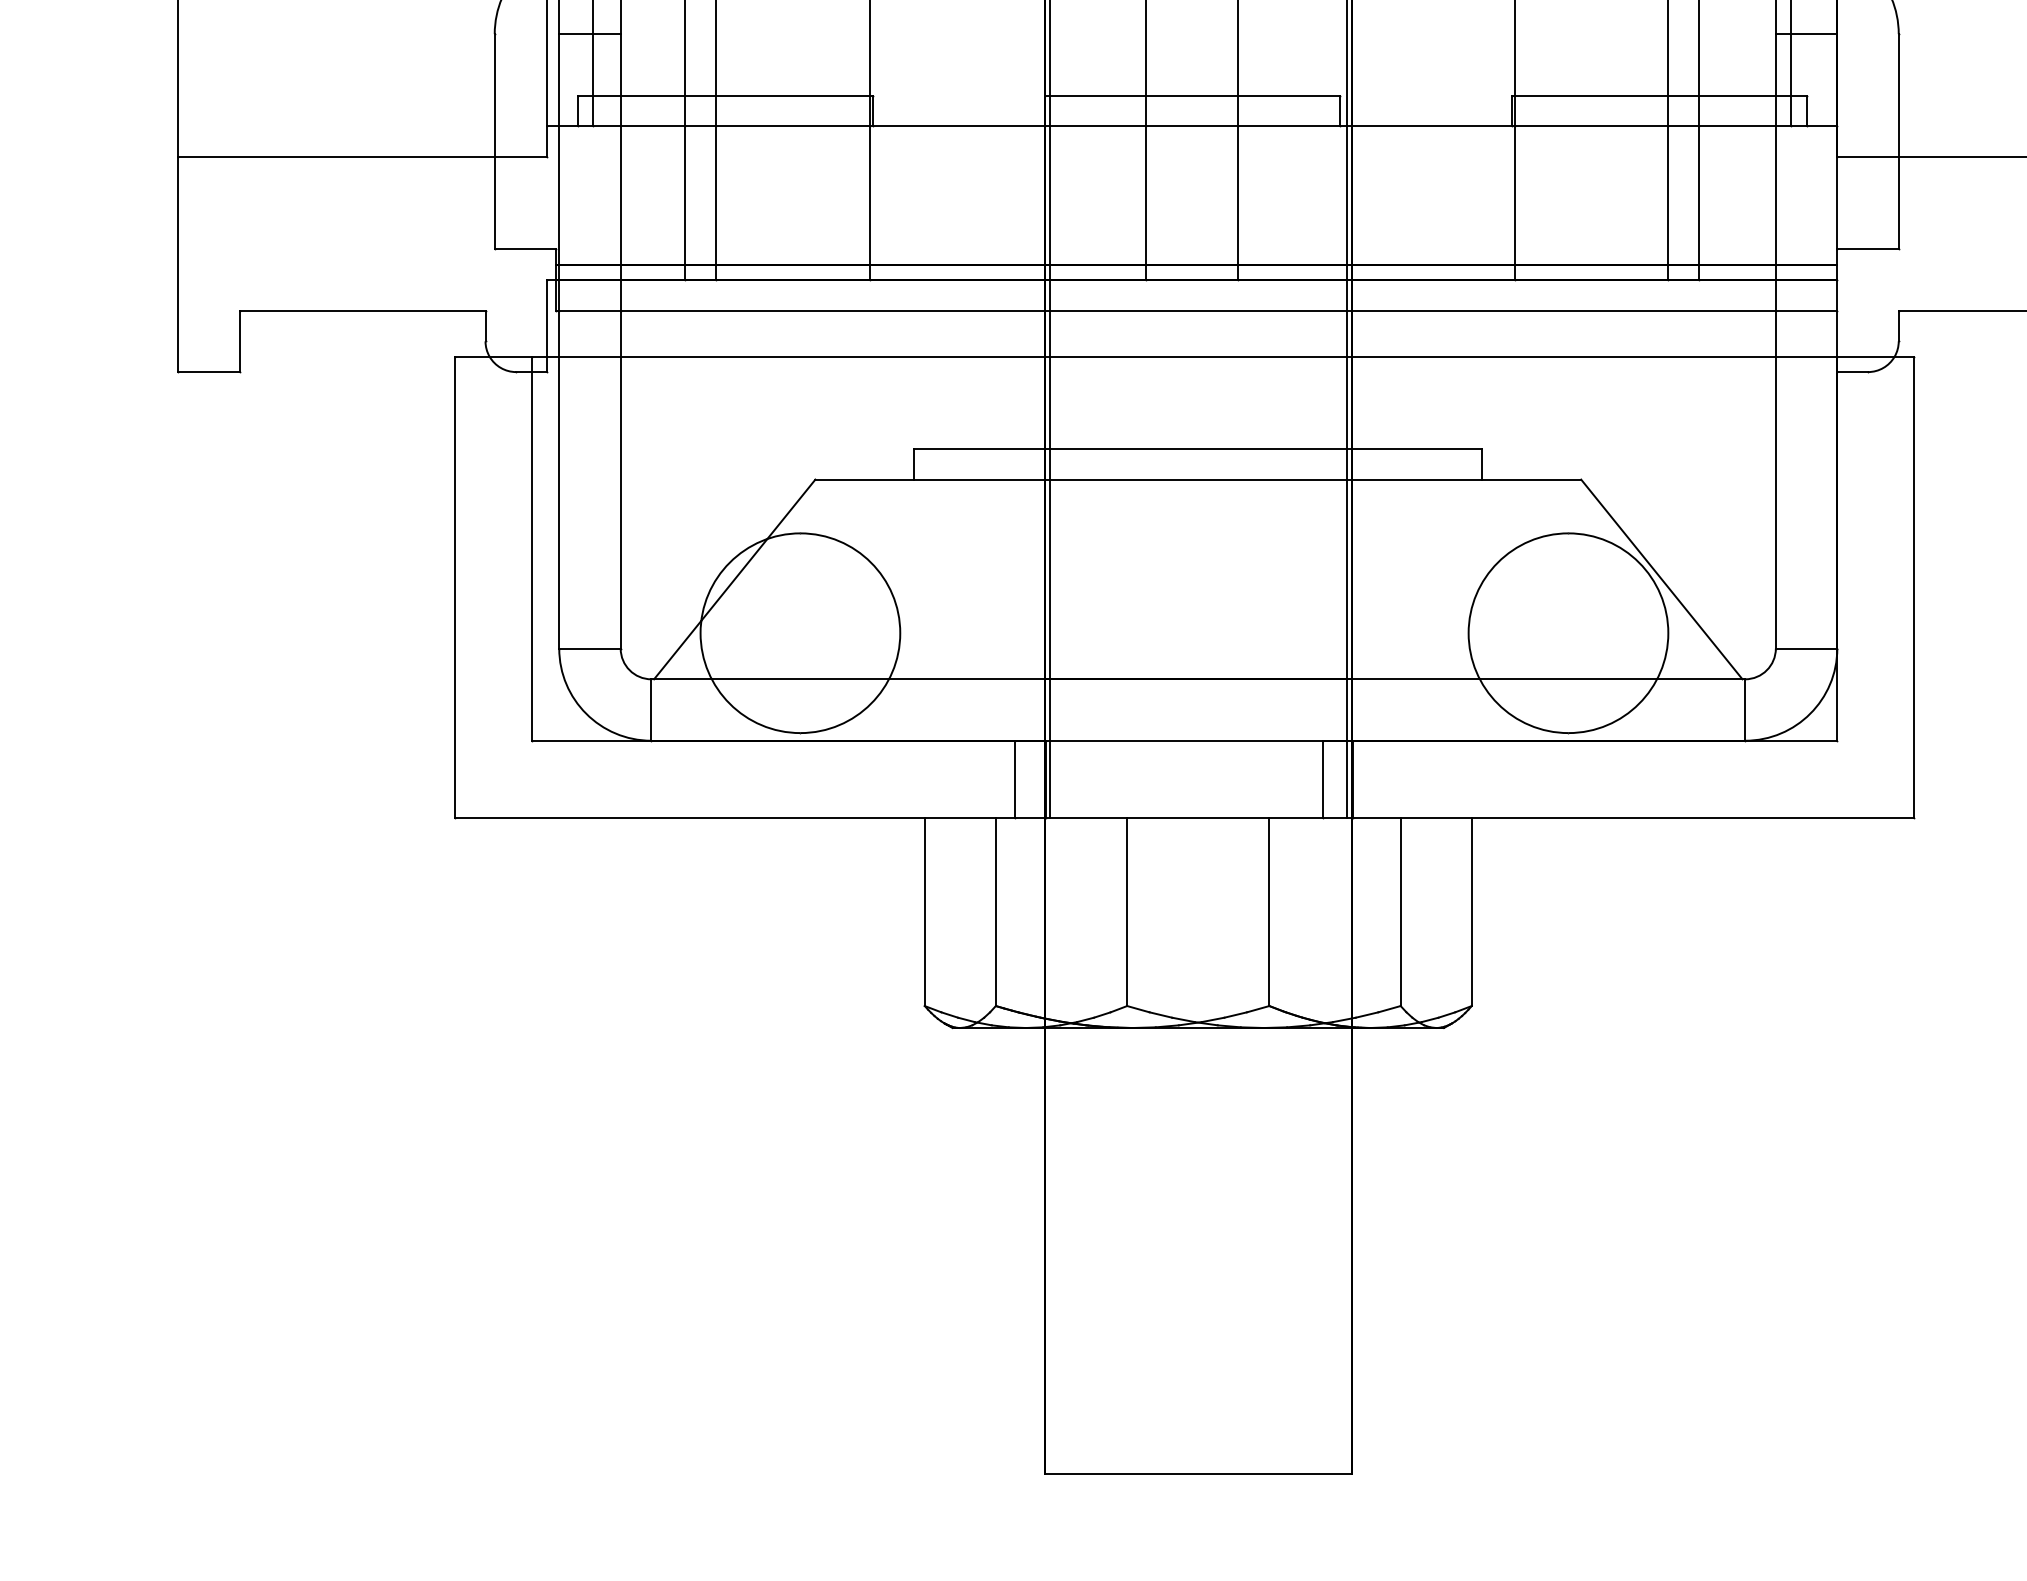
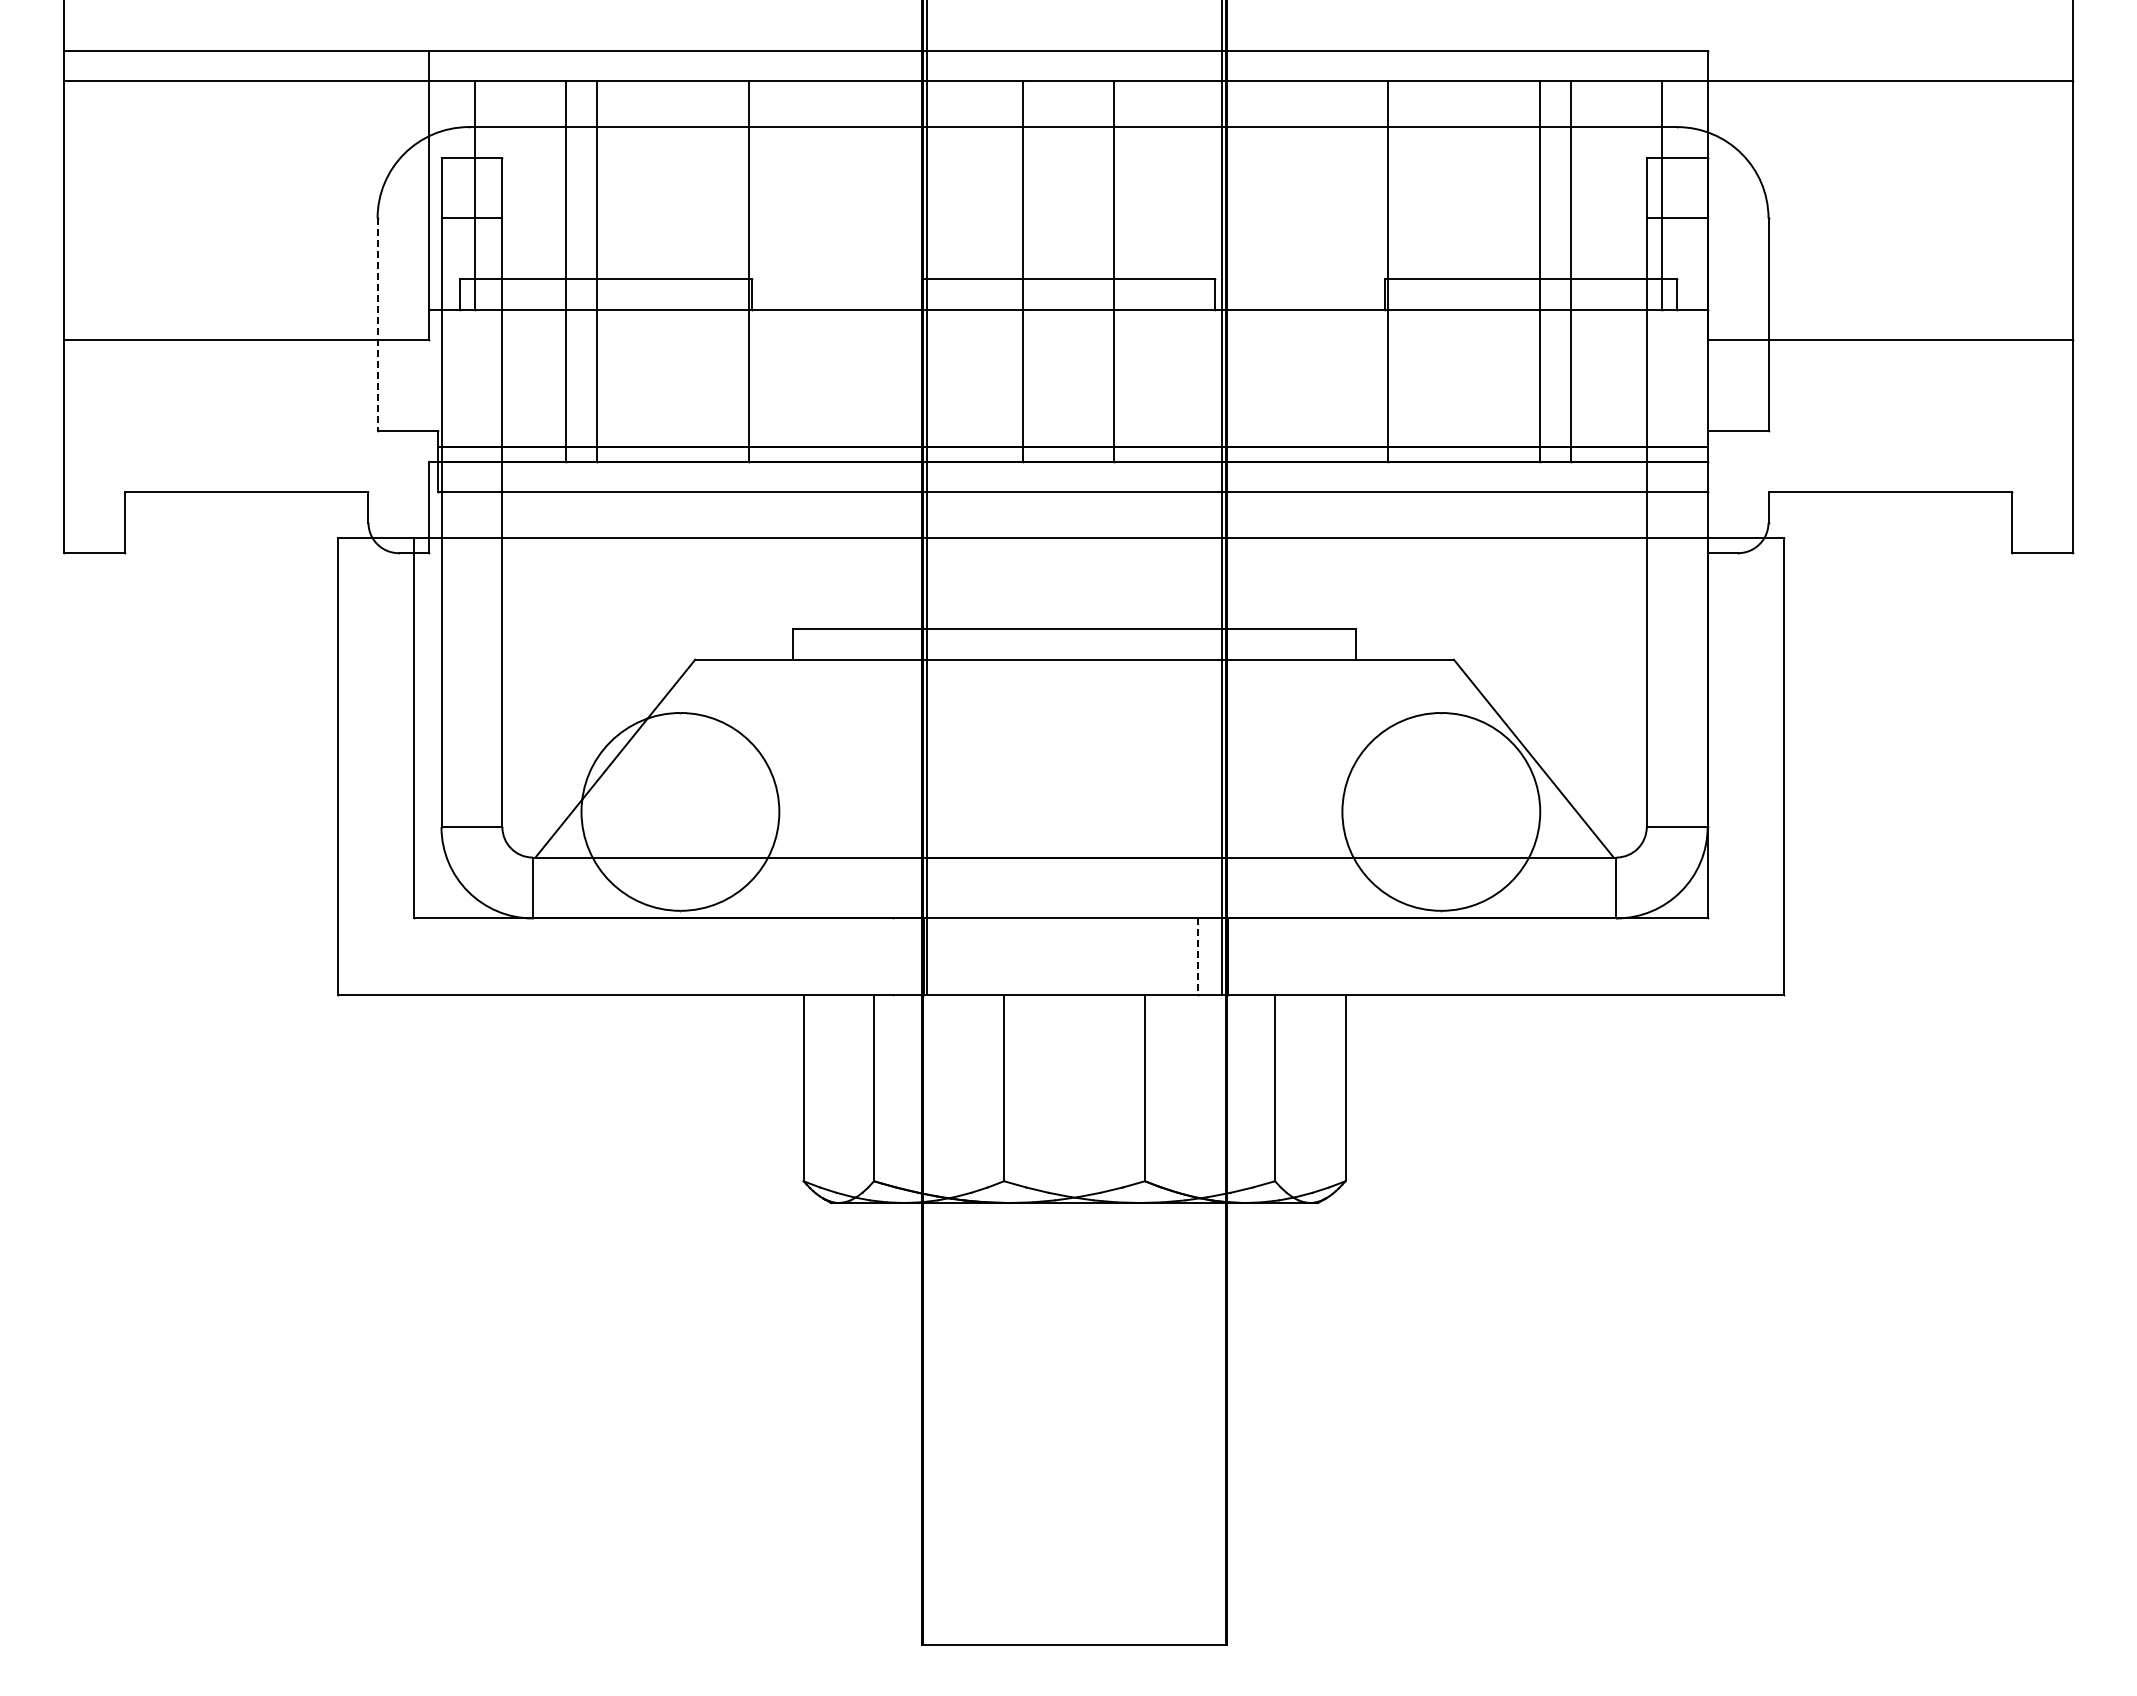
line: (494, 141) -> (377, 324), solid -> dashed
line: (1015, 779) -> (893, 956), removed
line: (1322, 779) -> (1197, 956), solid -> dashed

